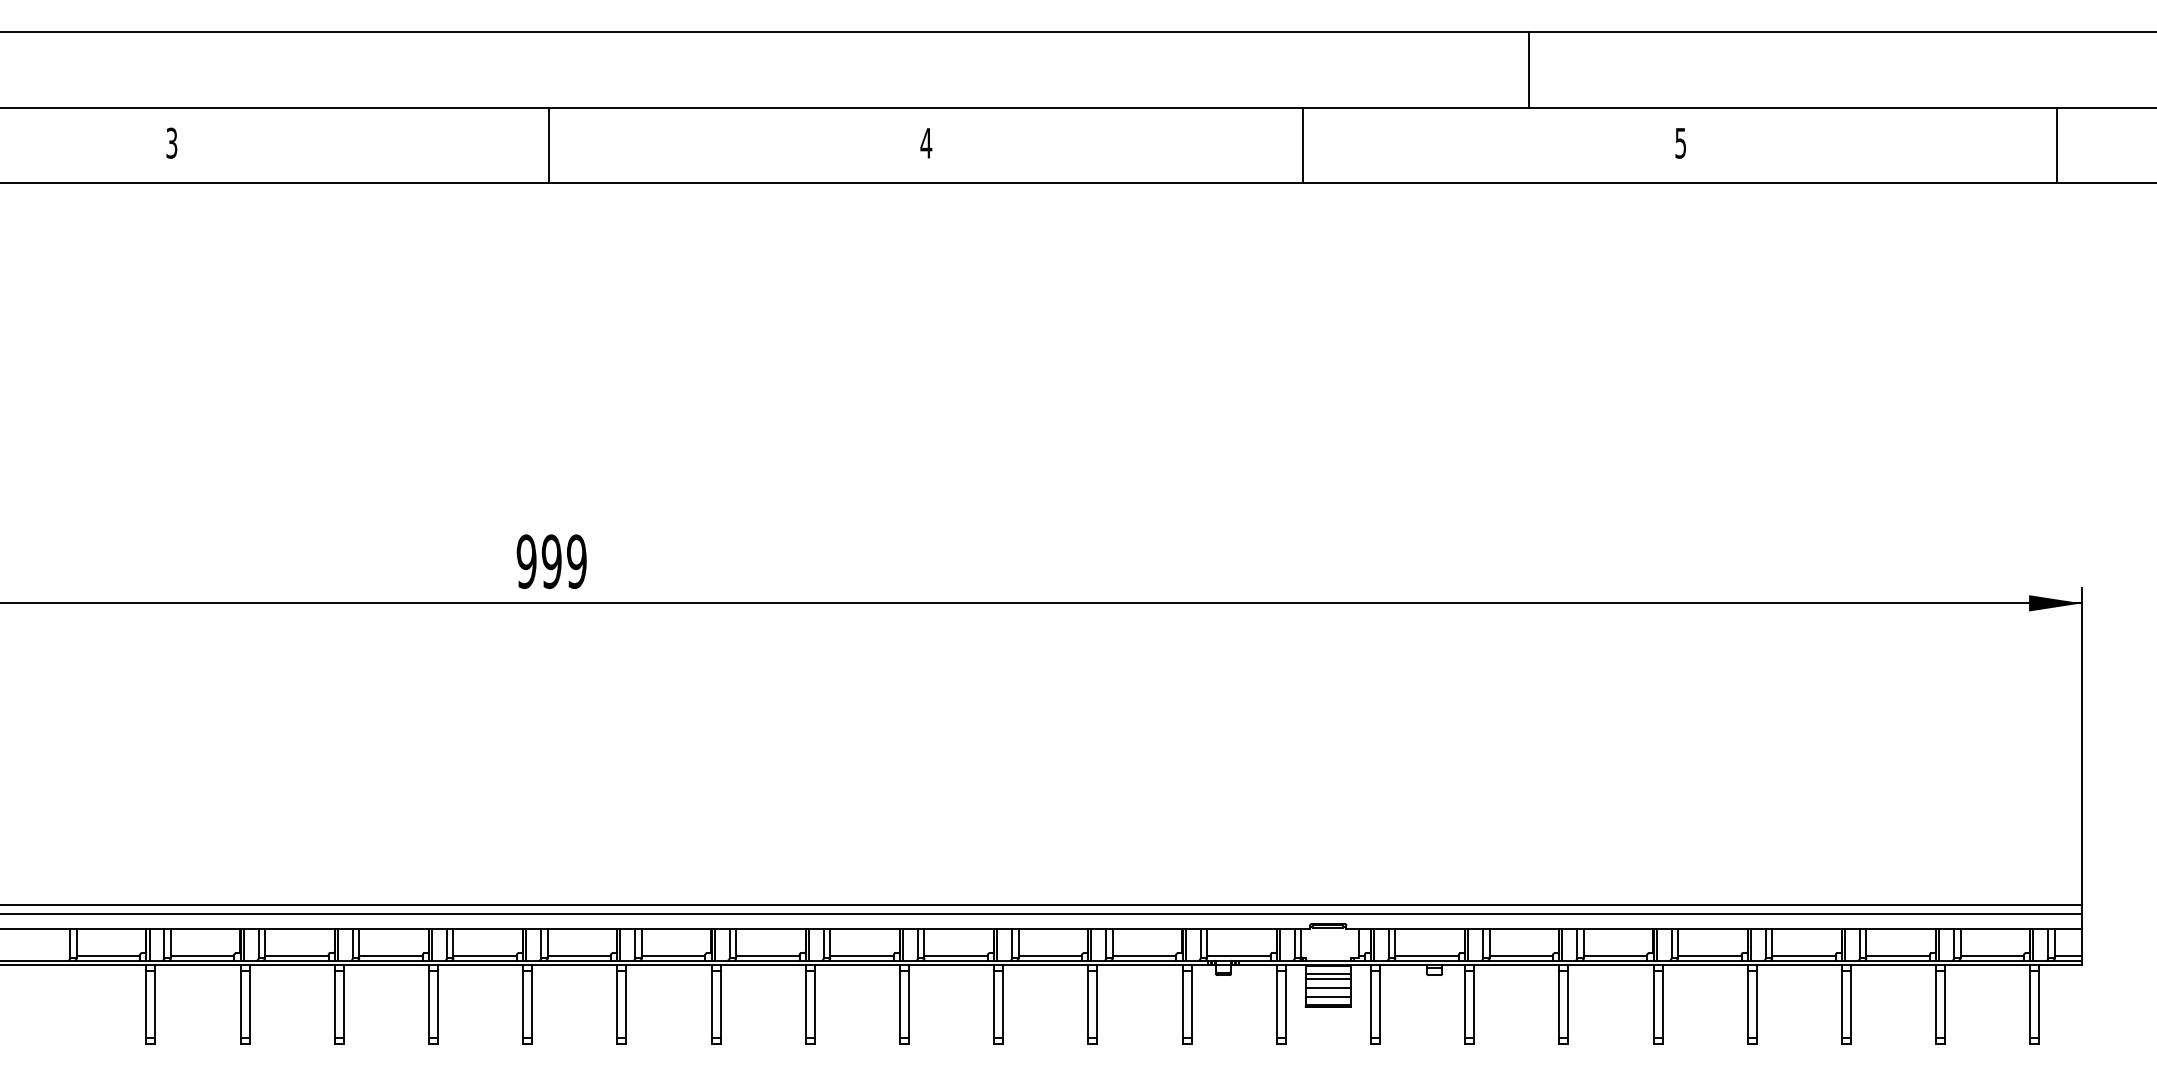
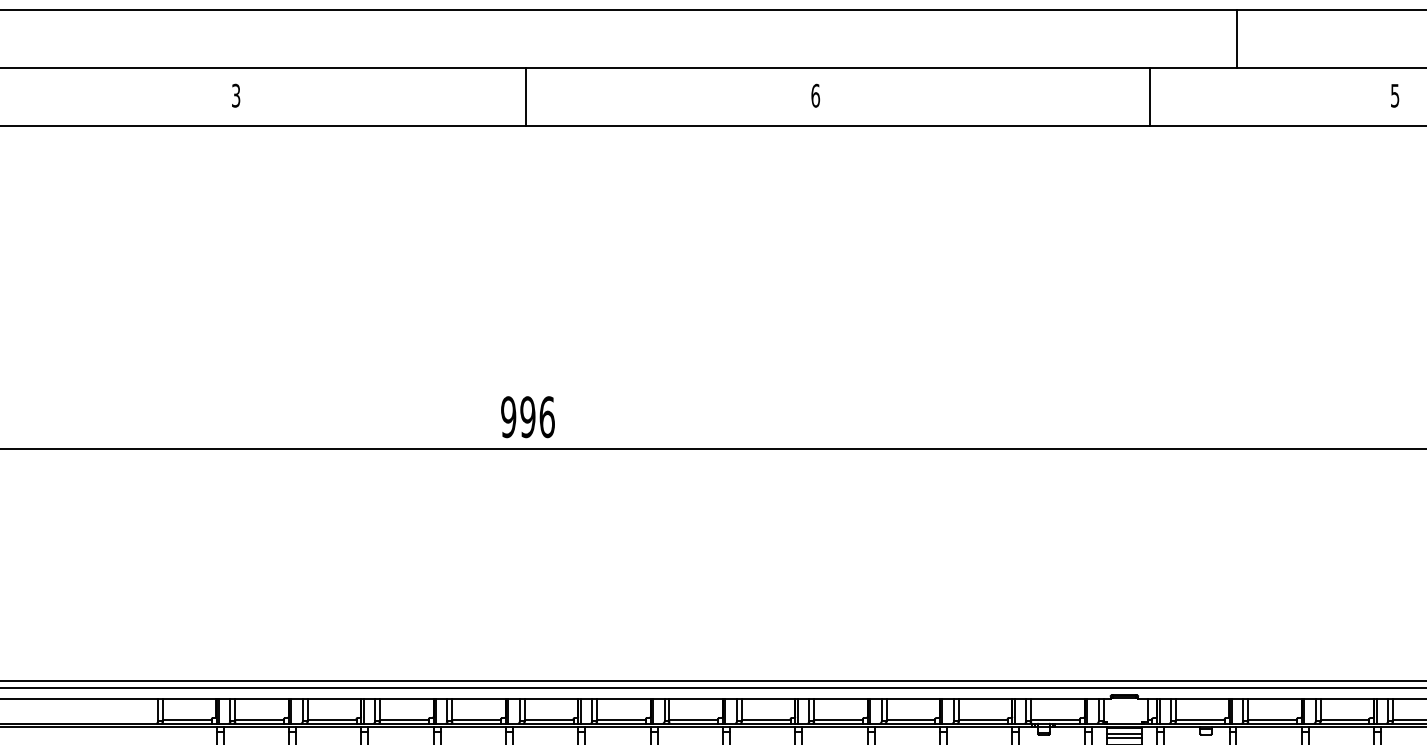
line: (1529, 69) -> (1236, 39), moved
text: (926, 142) -> (815, 95), 4 -> 6
line: (1303, 145) -> (1150, 97), moved
text: (576, 561) -> (546, 417), 999 -> 996

